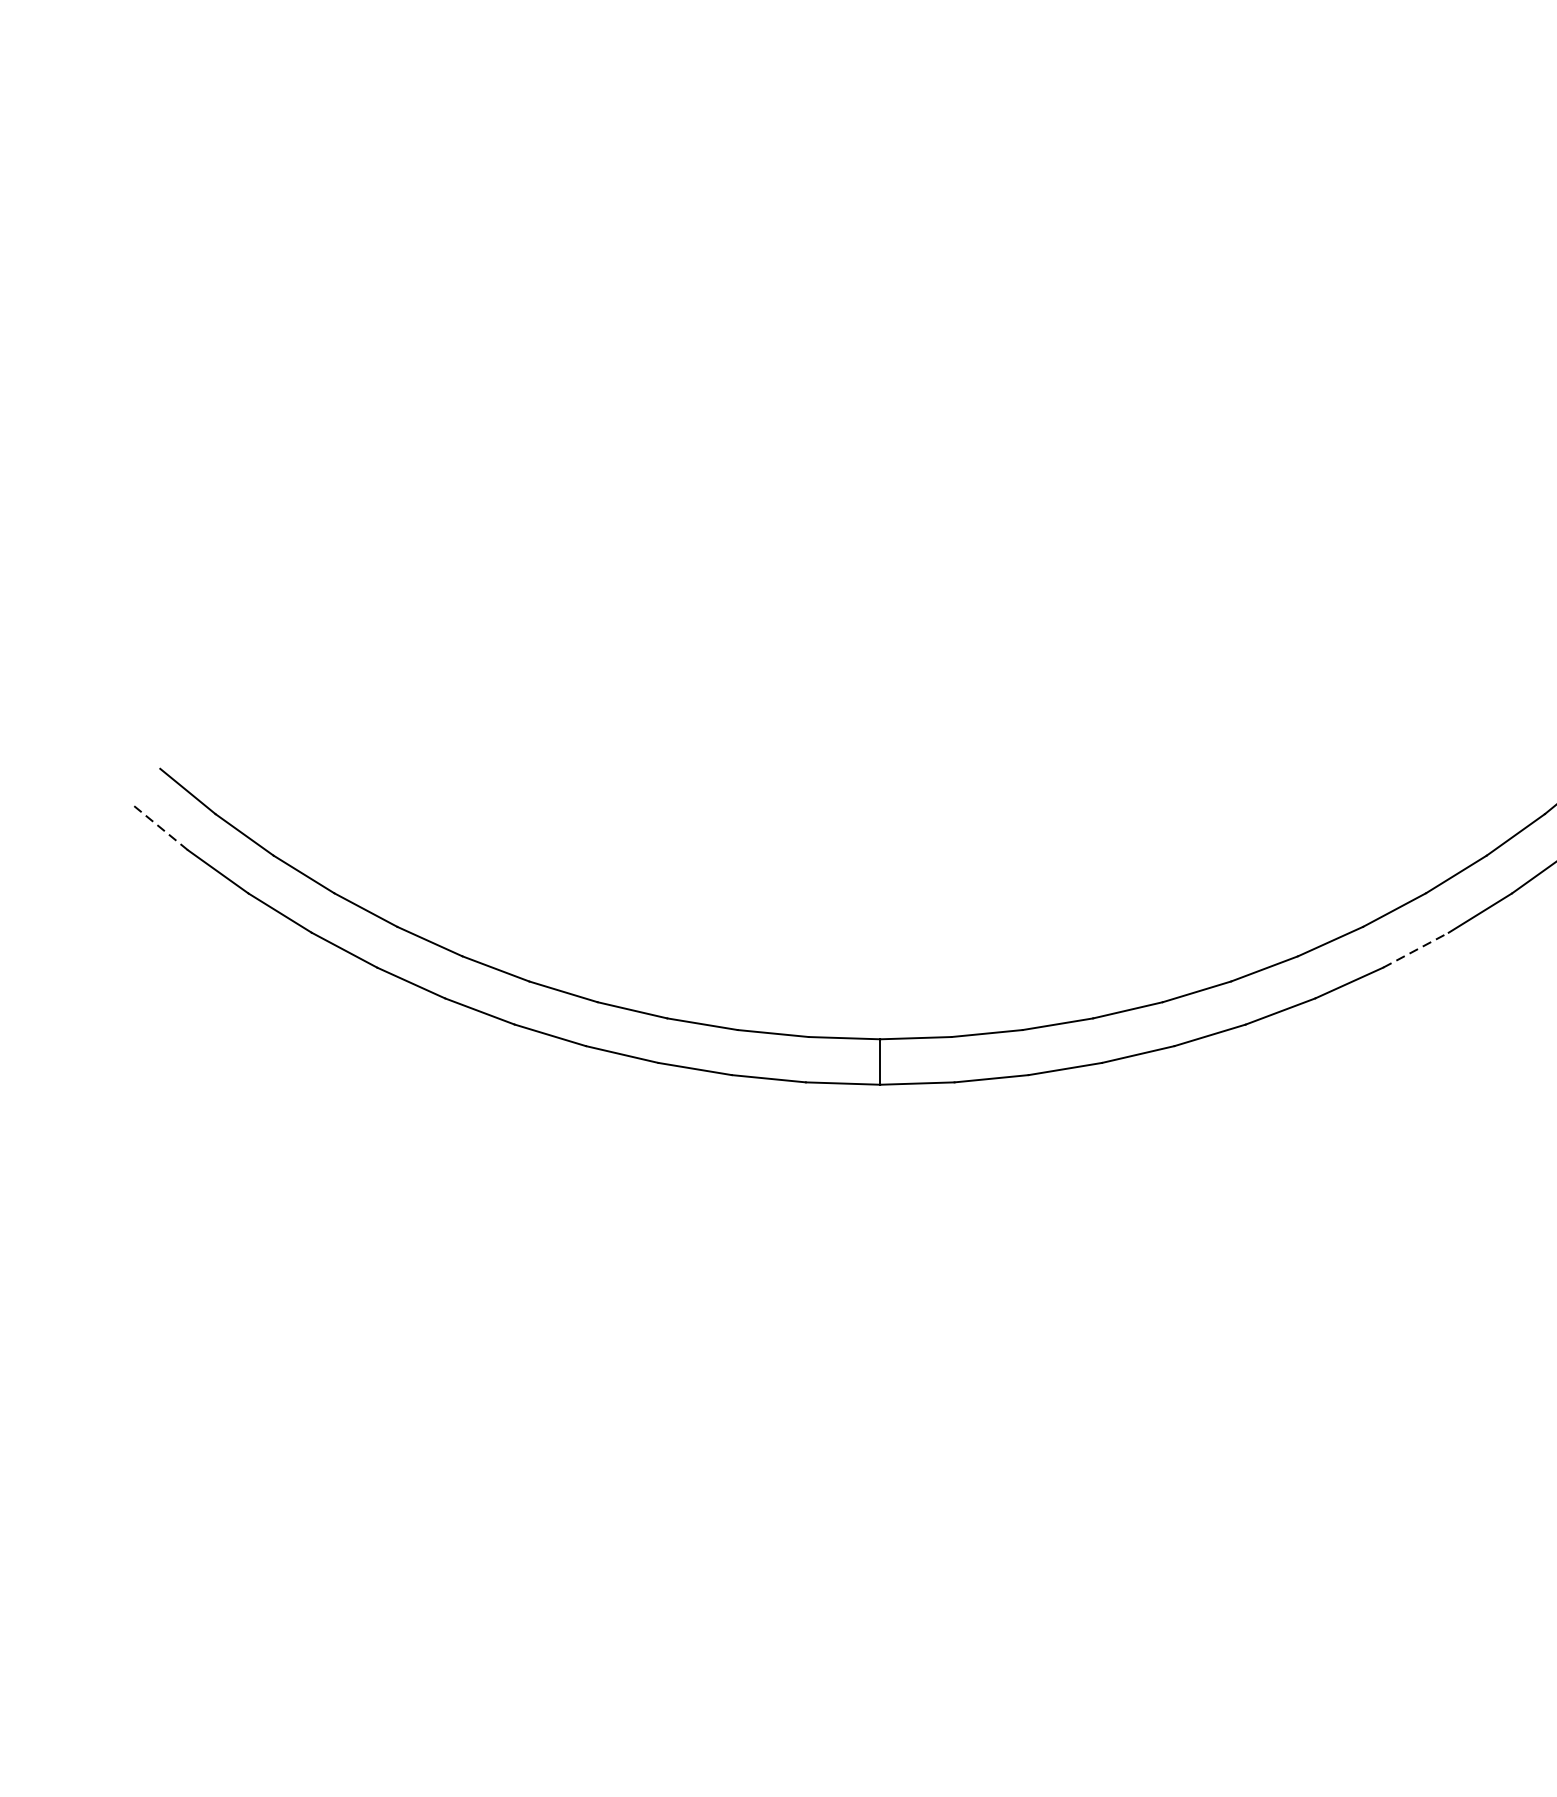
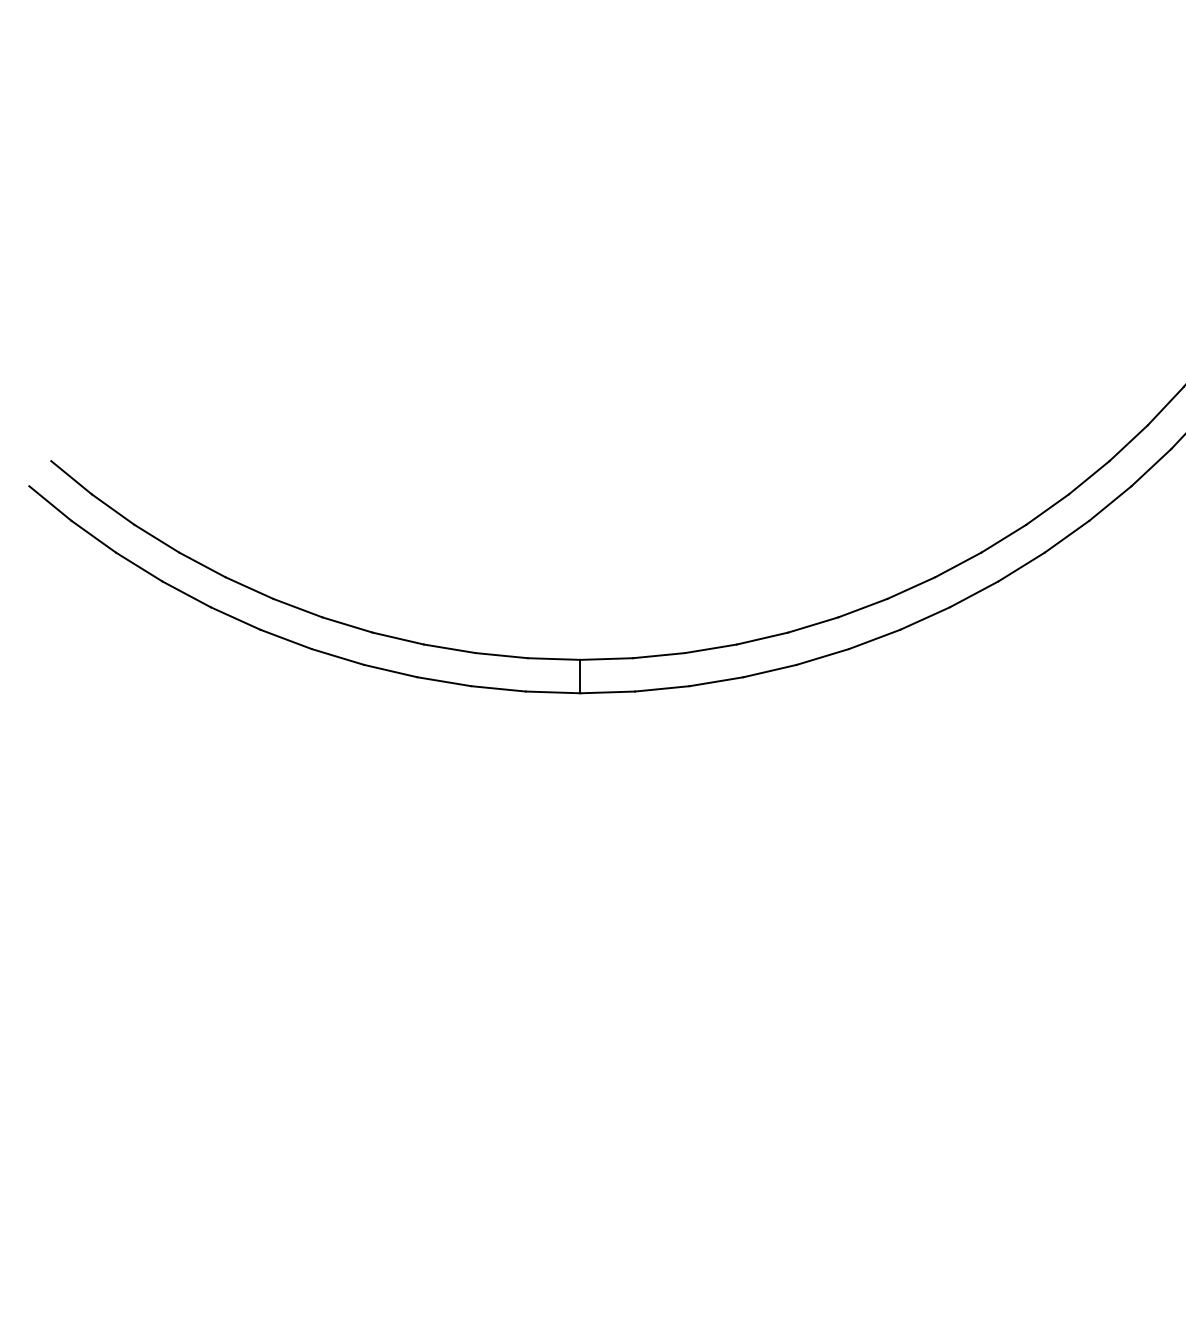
line: (159, 826) -> (50, 503), dashed -> solid
line: (1416, 950) -> (974, 594), dashed -> solid

